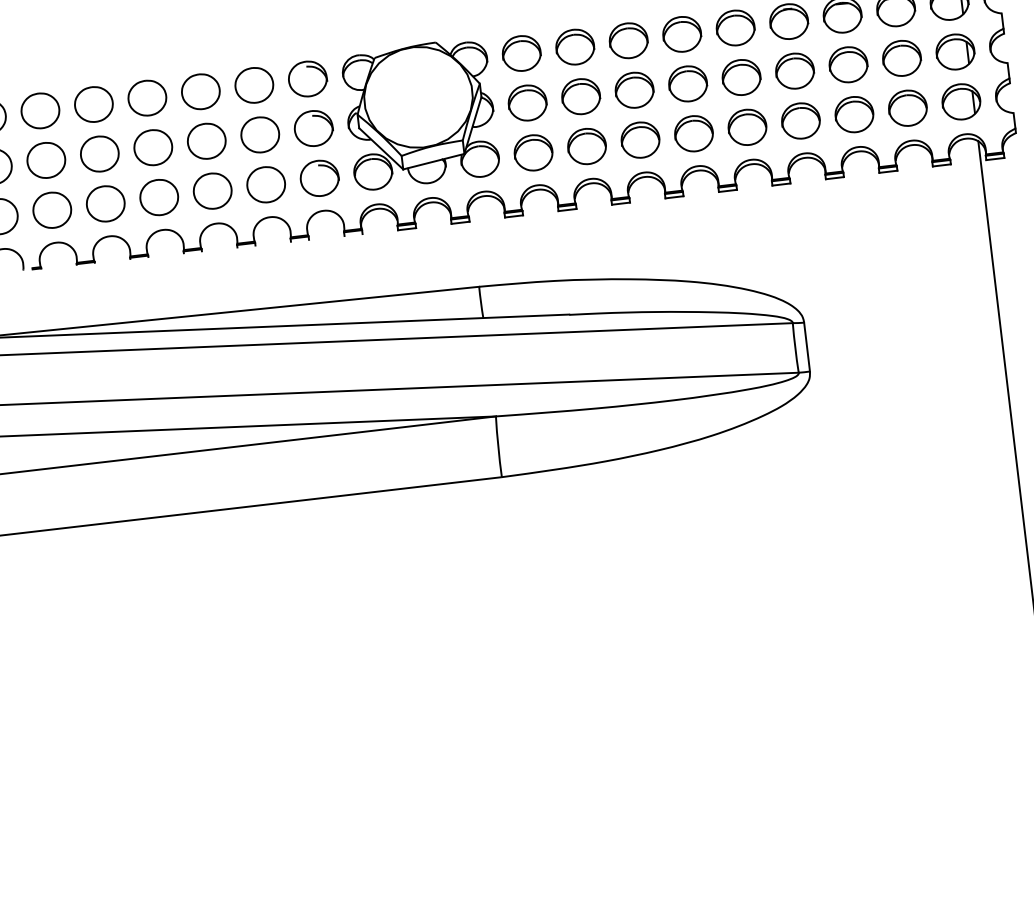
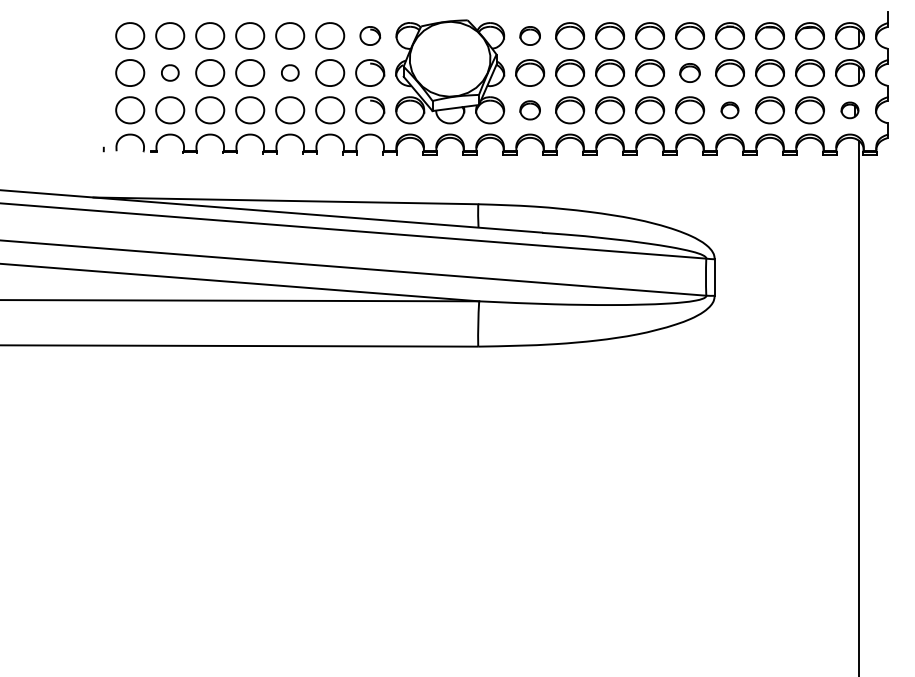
part: (522, 52) -> (530, 35), size x0.7
part: (740, 76) -> (689, 72), size x0.7
part: (308, 78) -> (370, 35), size x0.7
part: (960, 102) -> (849, 110), size x0.6
part: (800, 121) -> (729, 110), size x0.6
part: (207, 140) -> (290, 72), size x0.6
part: (534, 153) -> (530, 110), size x0.7
part: (46, 159) -> (170, 72), size x0.6

